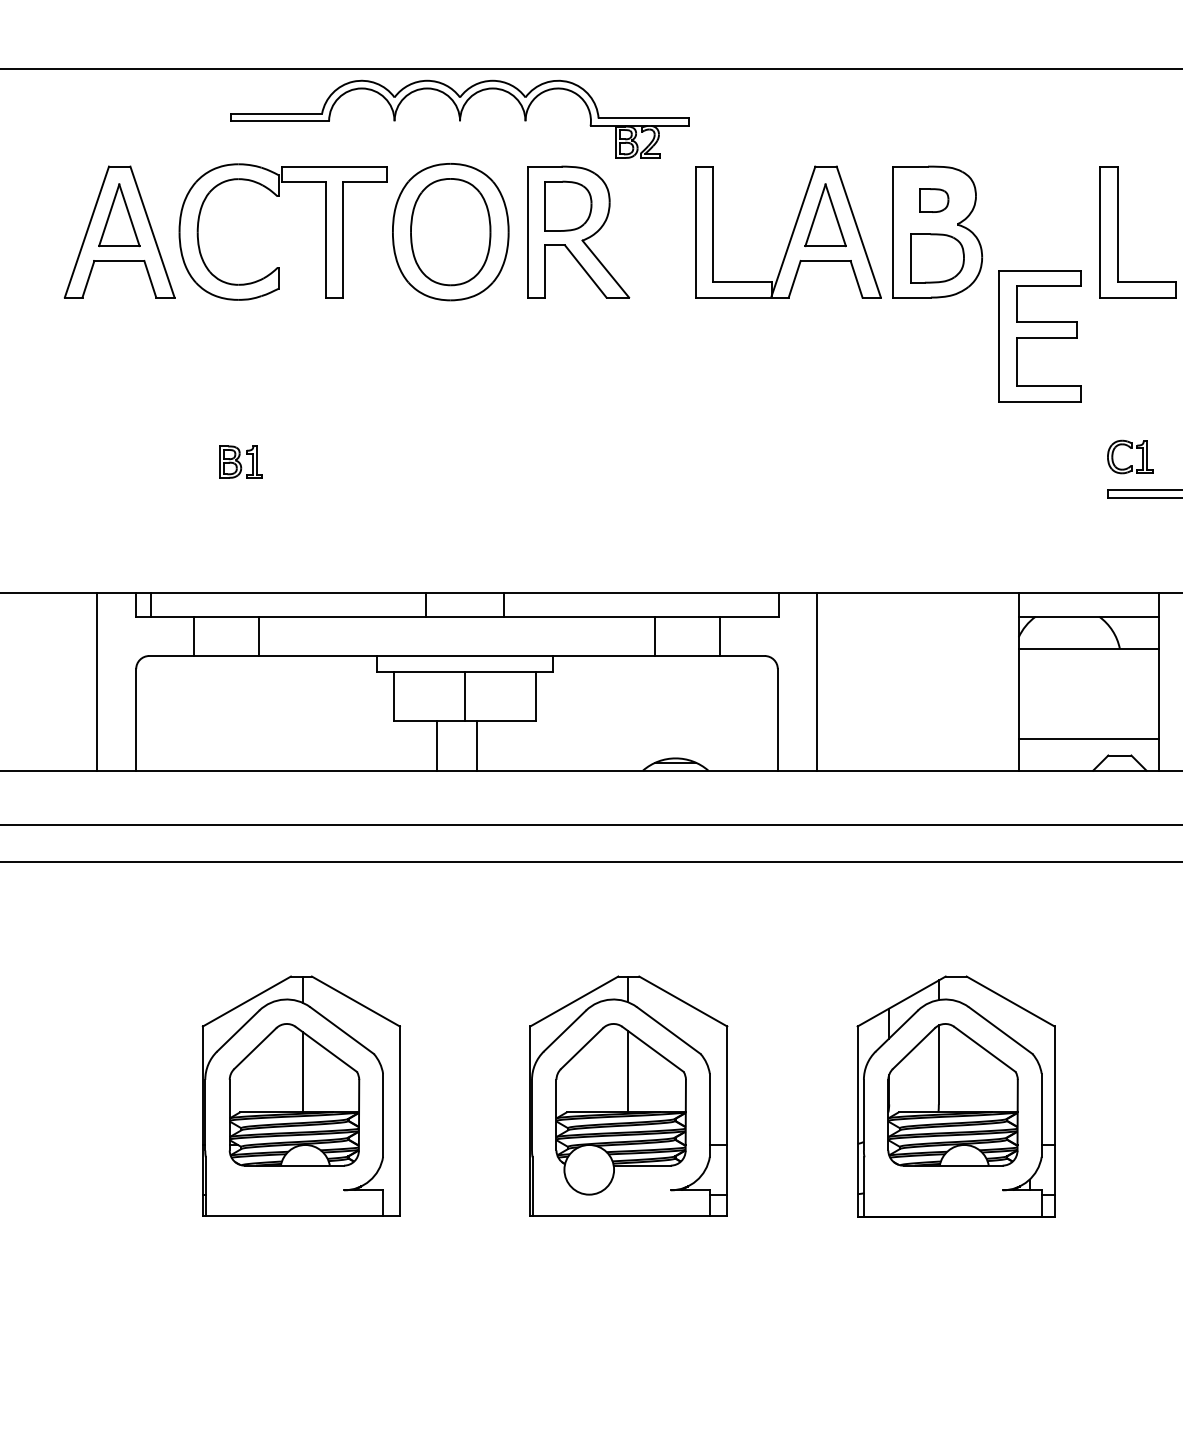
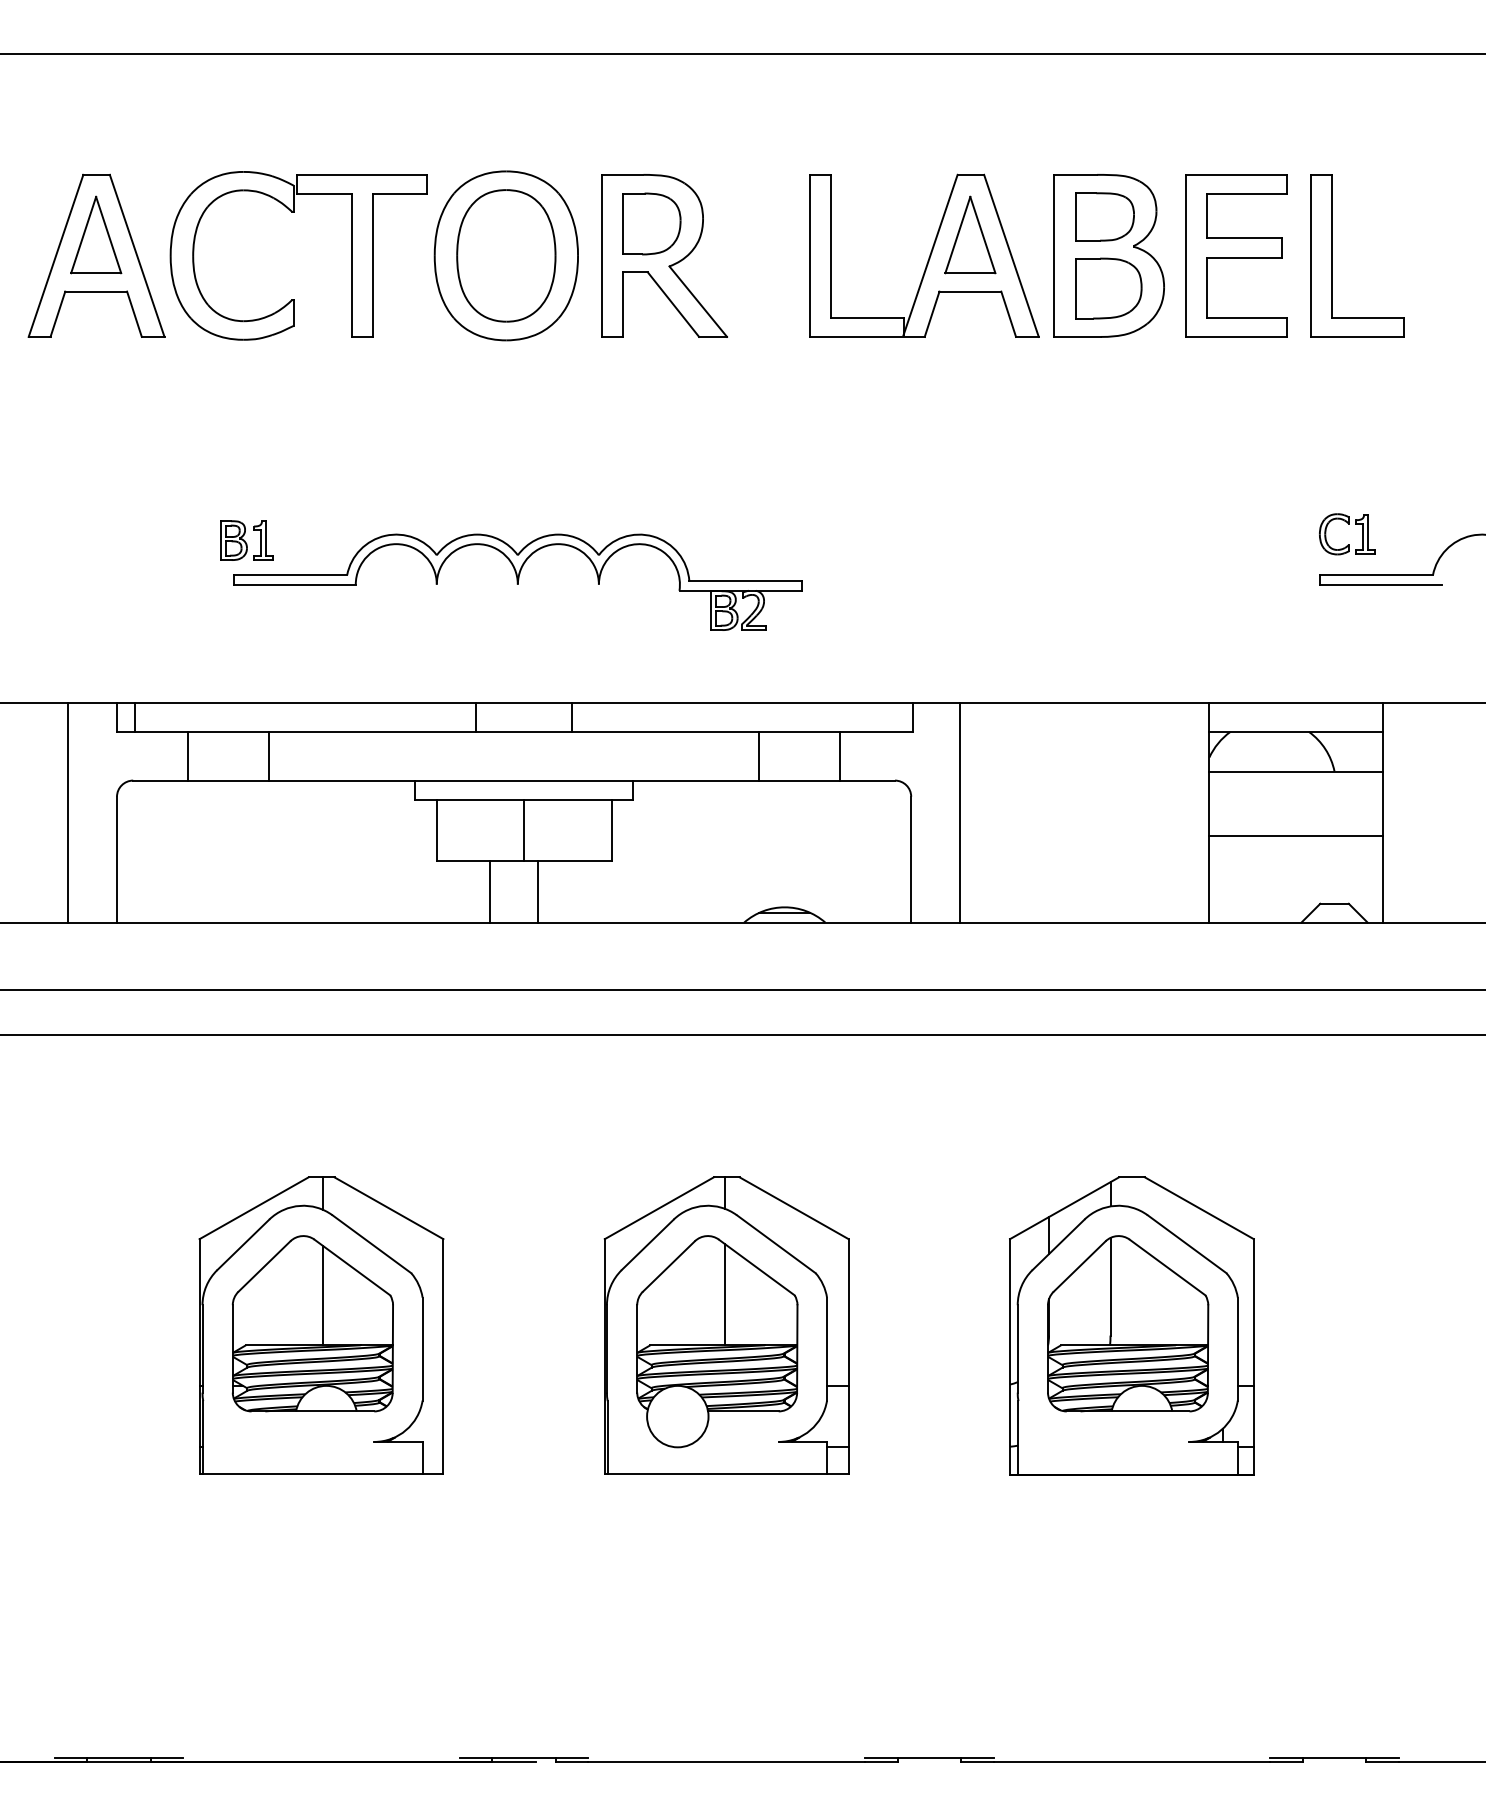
part: (459, 118) -> (517, 581), moved
part: (933, 200) -> (1104, 216), size x1.67
part: (1040, 336) -> (1236, 255), moved
line: (1089, 739) -> (1296, 836), moved

